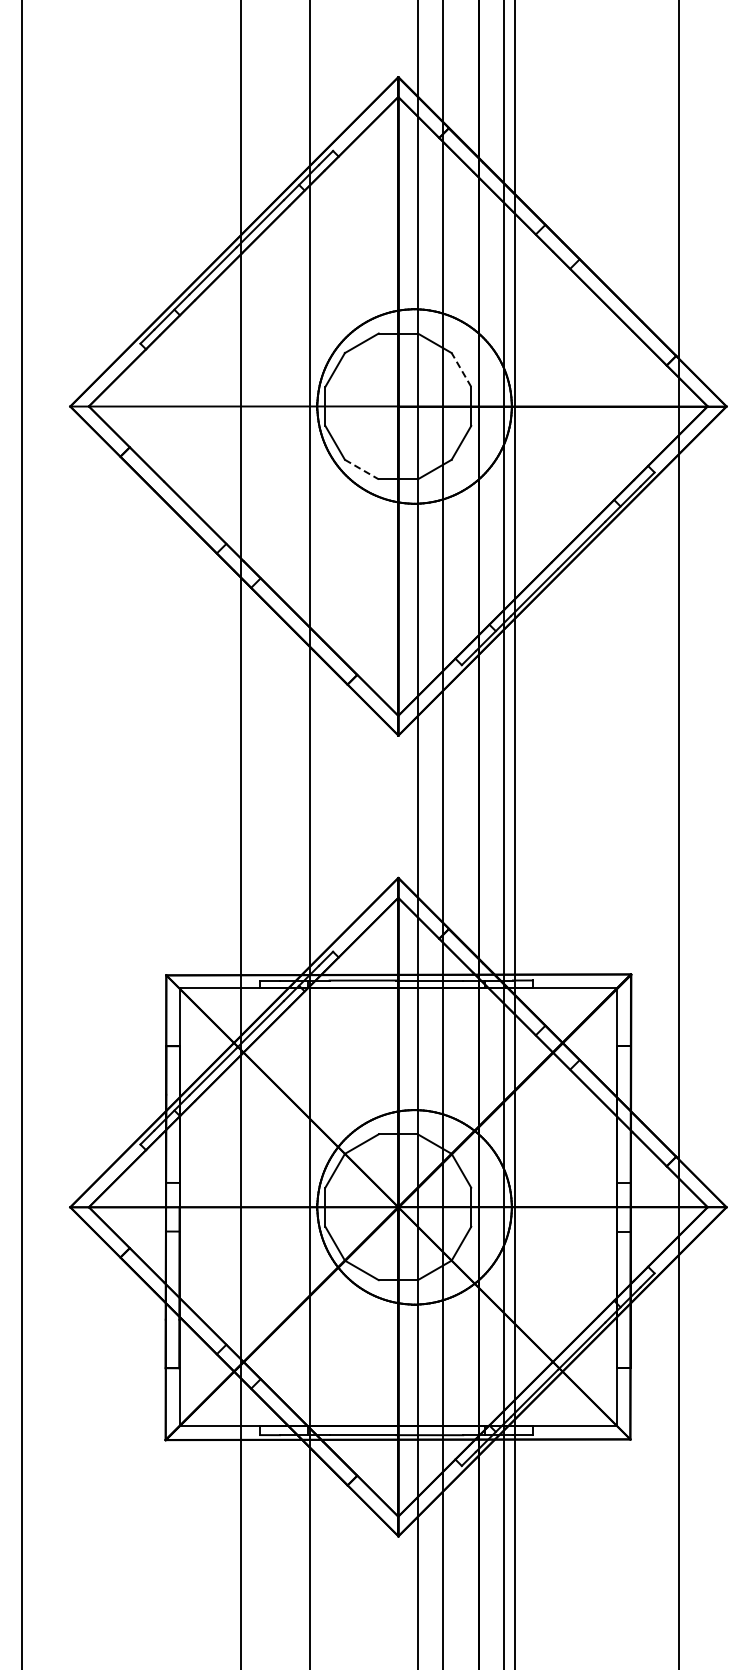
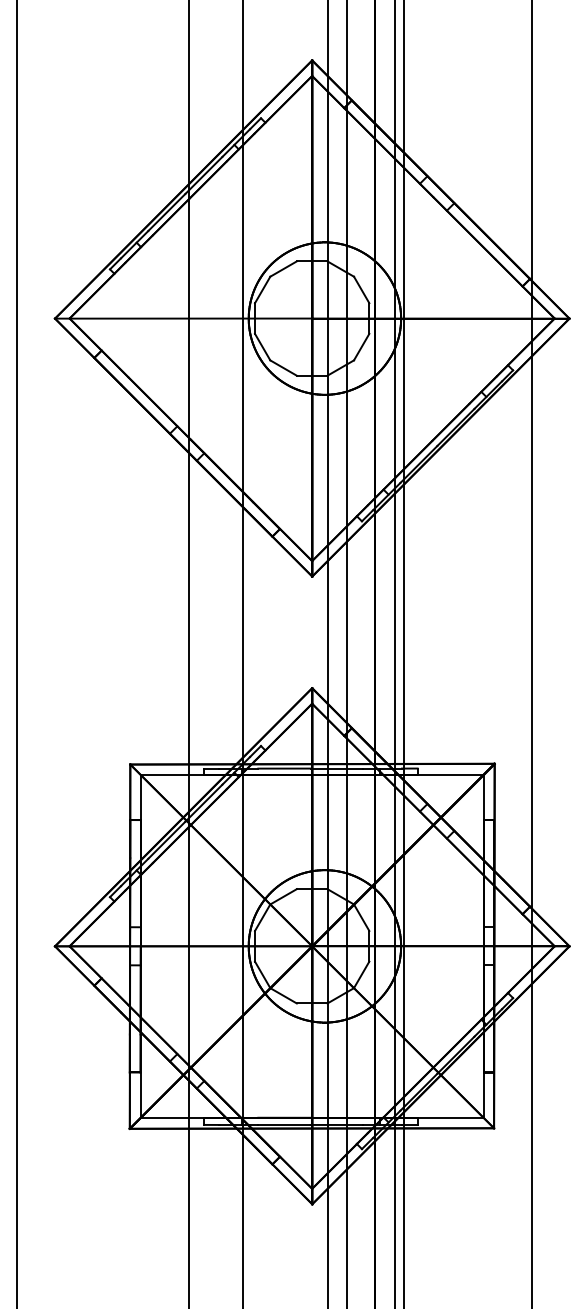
line: (461, 369) -> (361, 289), dashed -> solid
line: (361, 469) -> (283, 367), dashed -> solid

